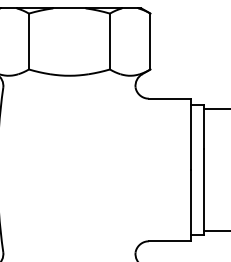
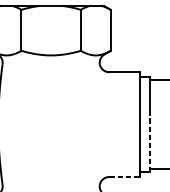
line: (203, 191) -> (149, 140), solid -> dashed
line: (170, 241) -> (125, 177), solid -> dashed

